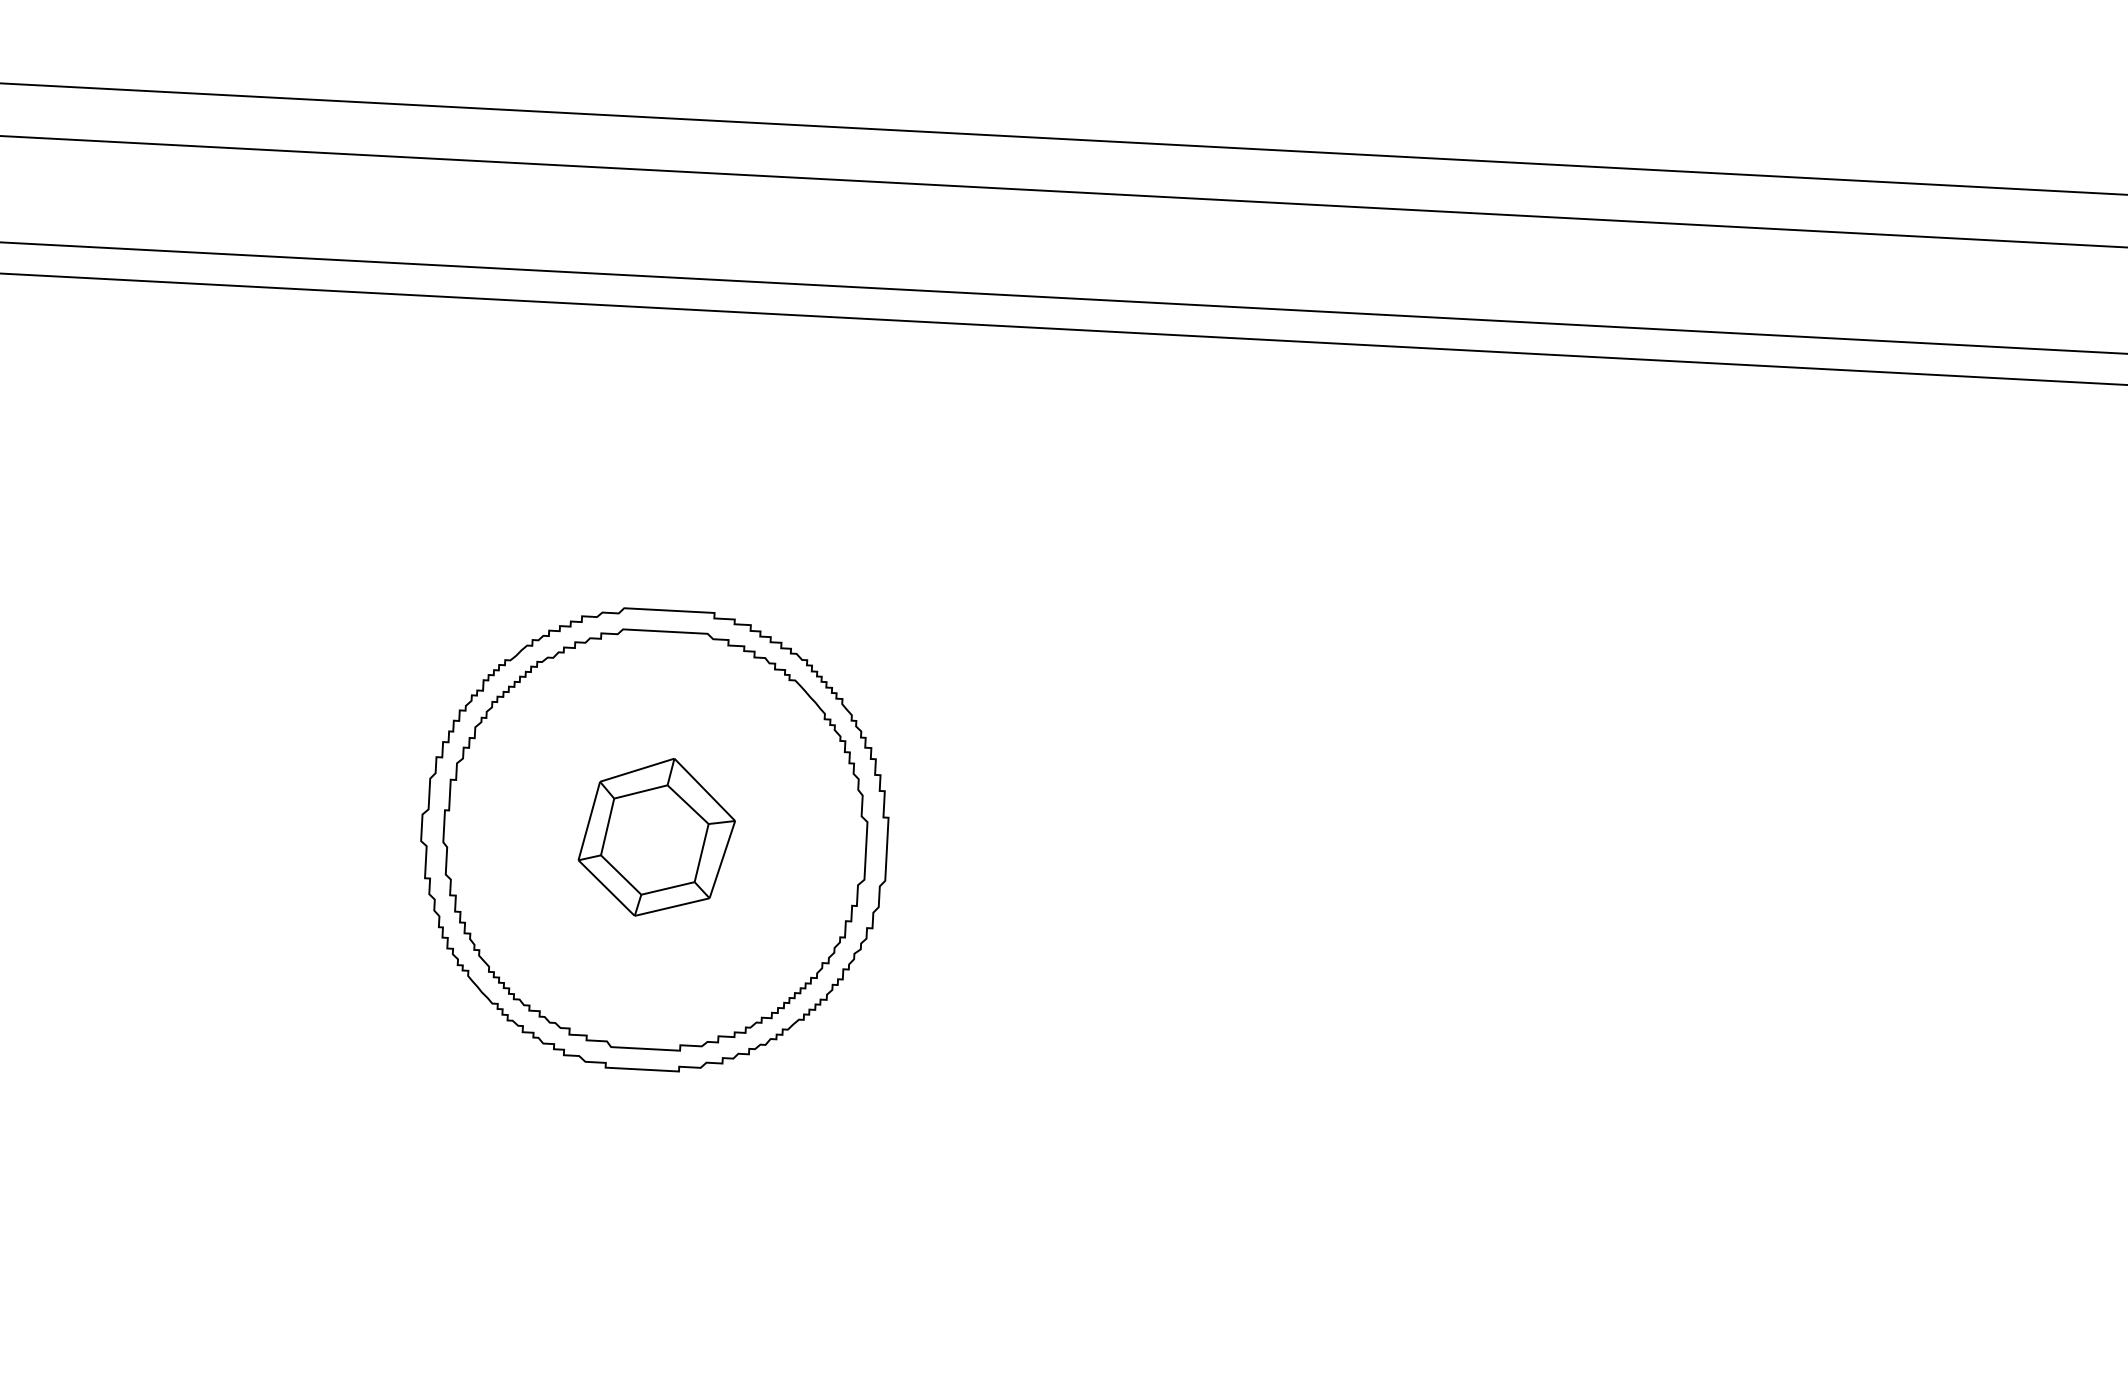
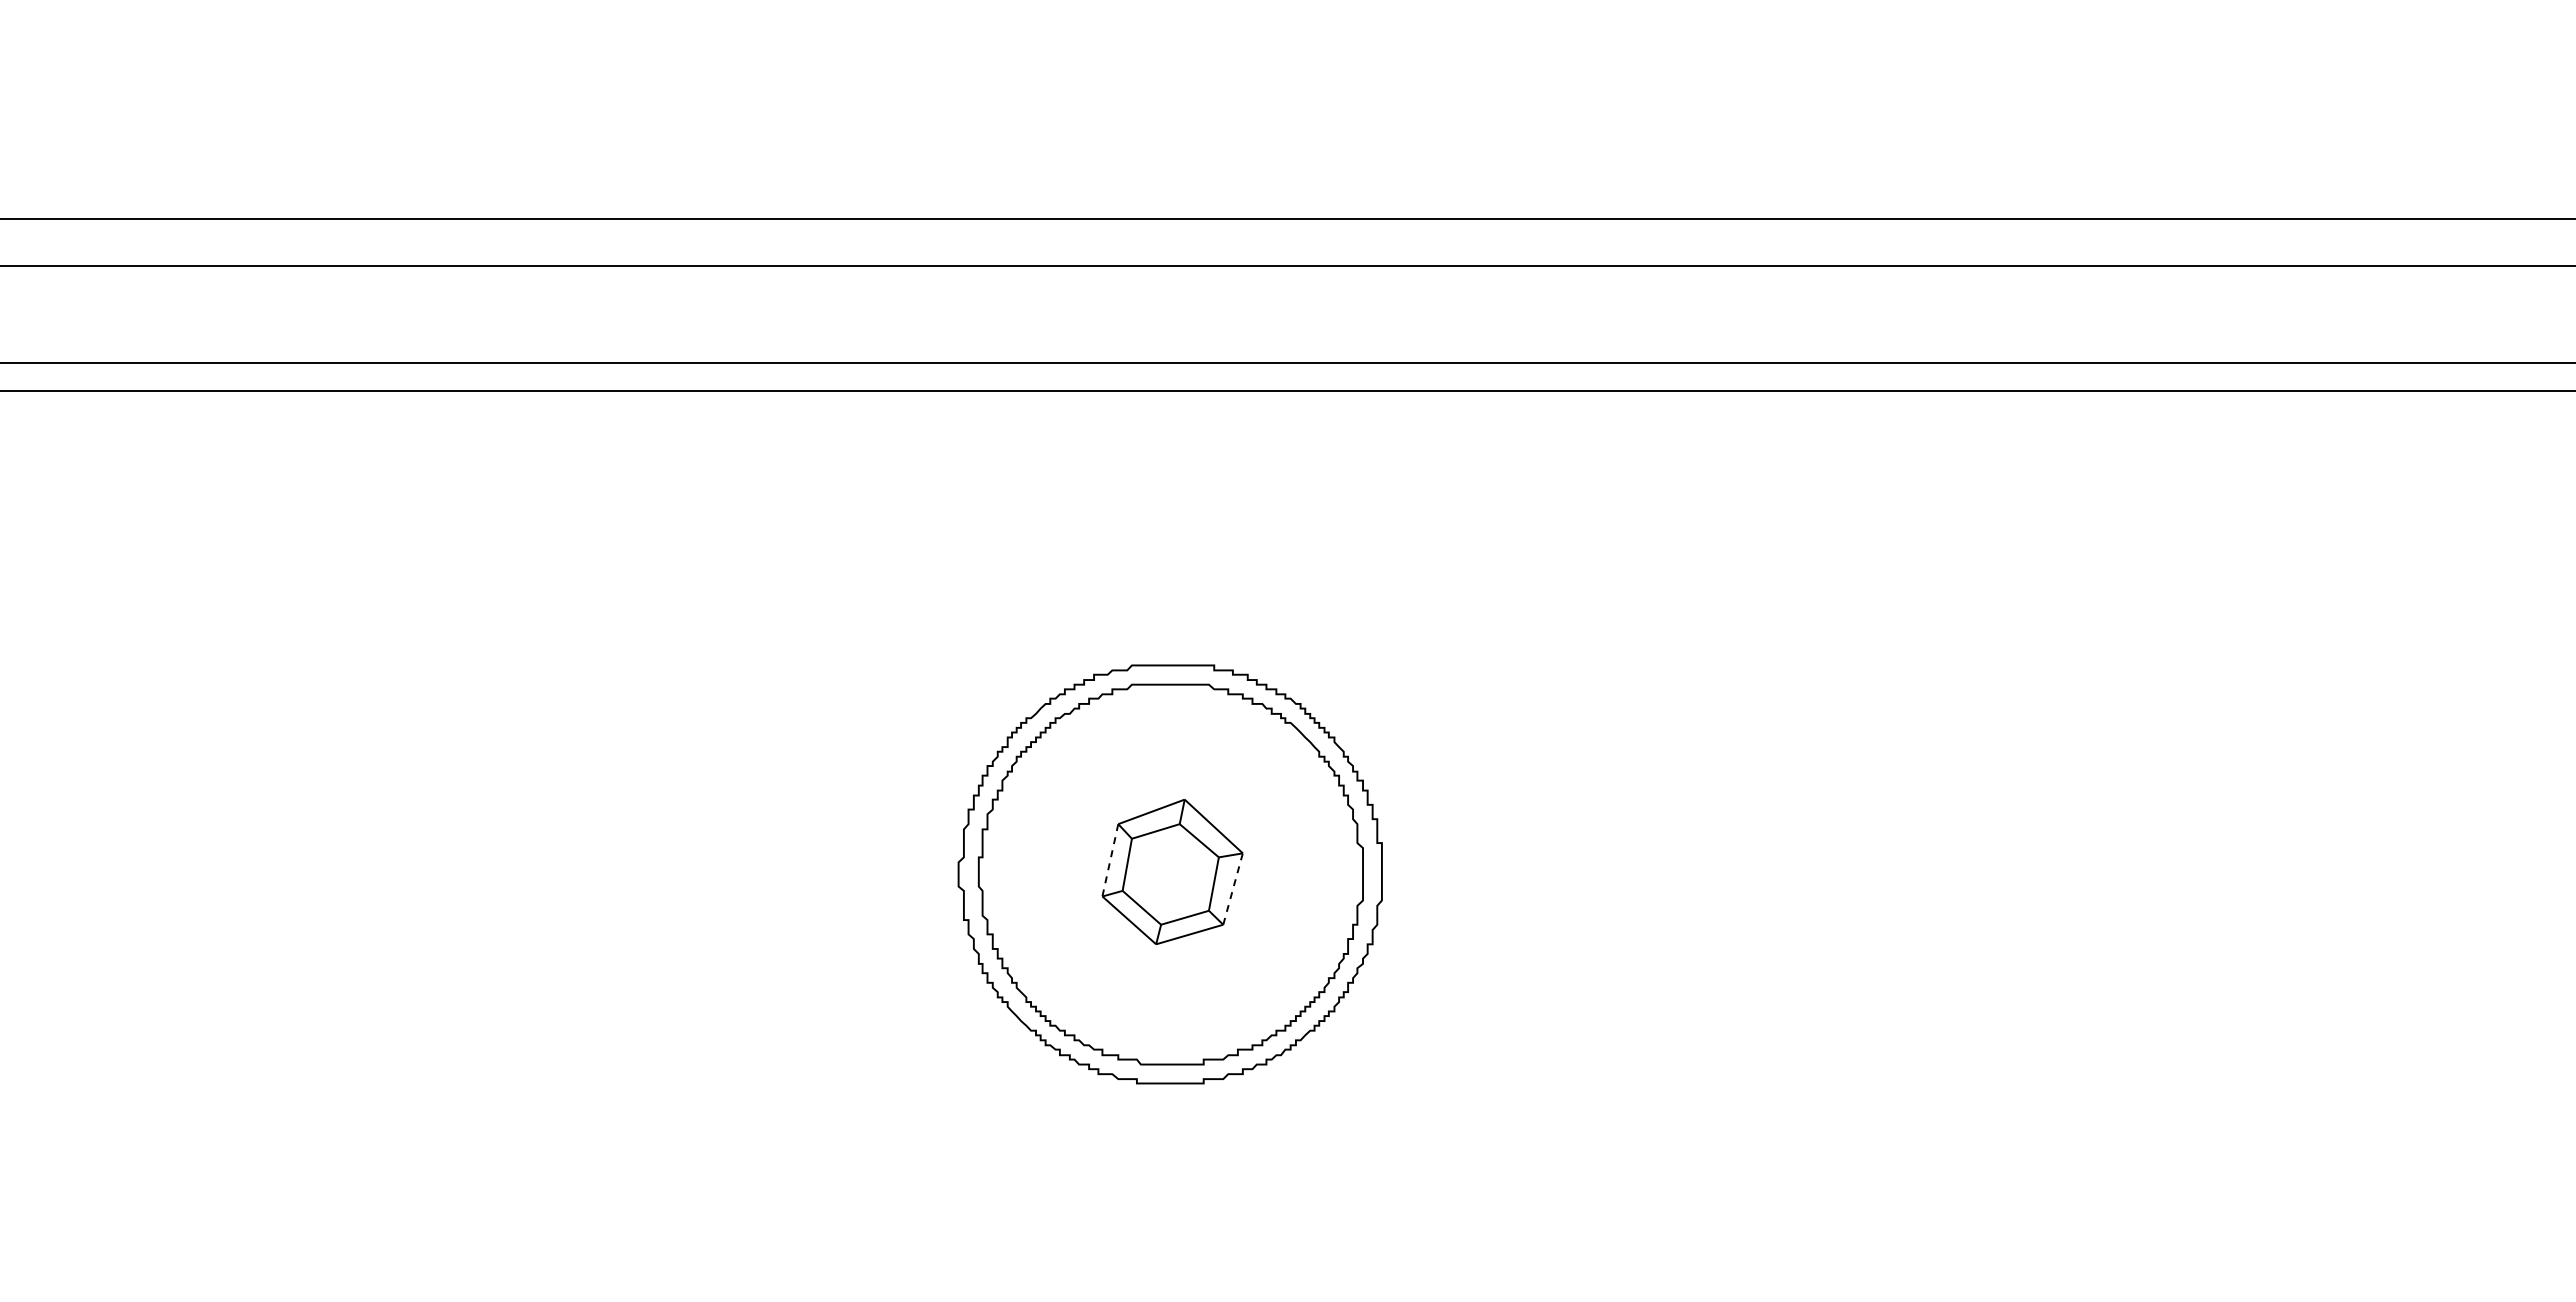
line: (589, 821) -> (1110, 860), solid -> dashed
line: (722, 859) -> (1233, 888), solid -> dashed

